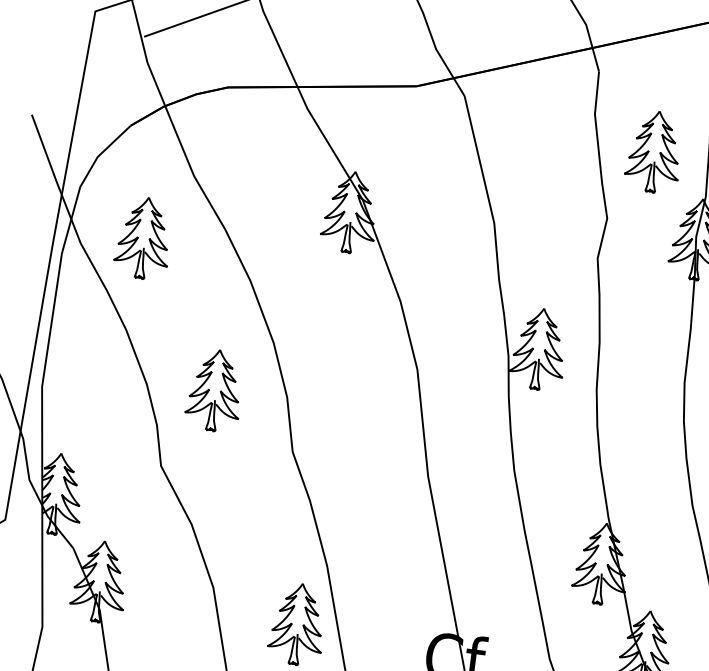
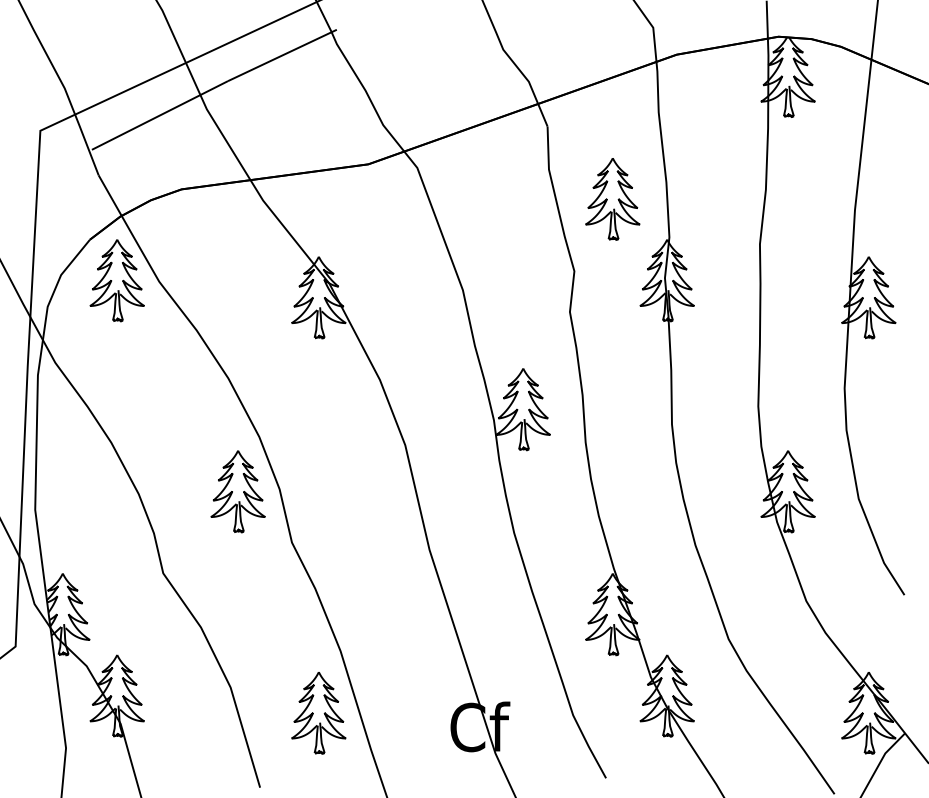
part: (143, 237) -> (116, 280), moved
part: (214, 390) -> (237, 491), moved

